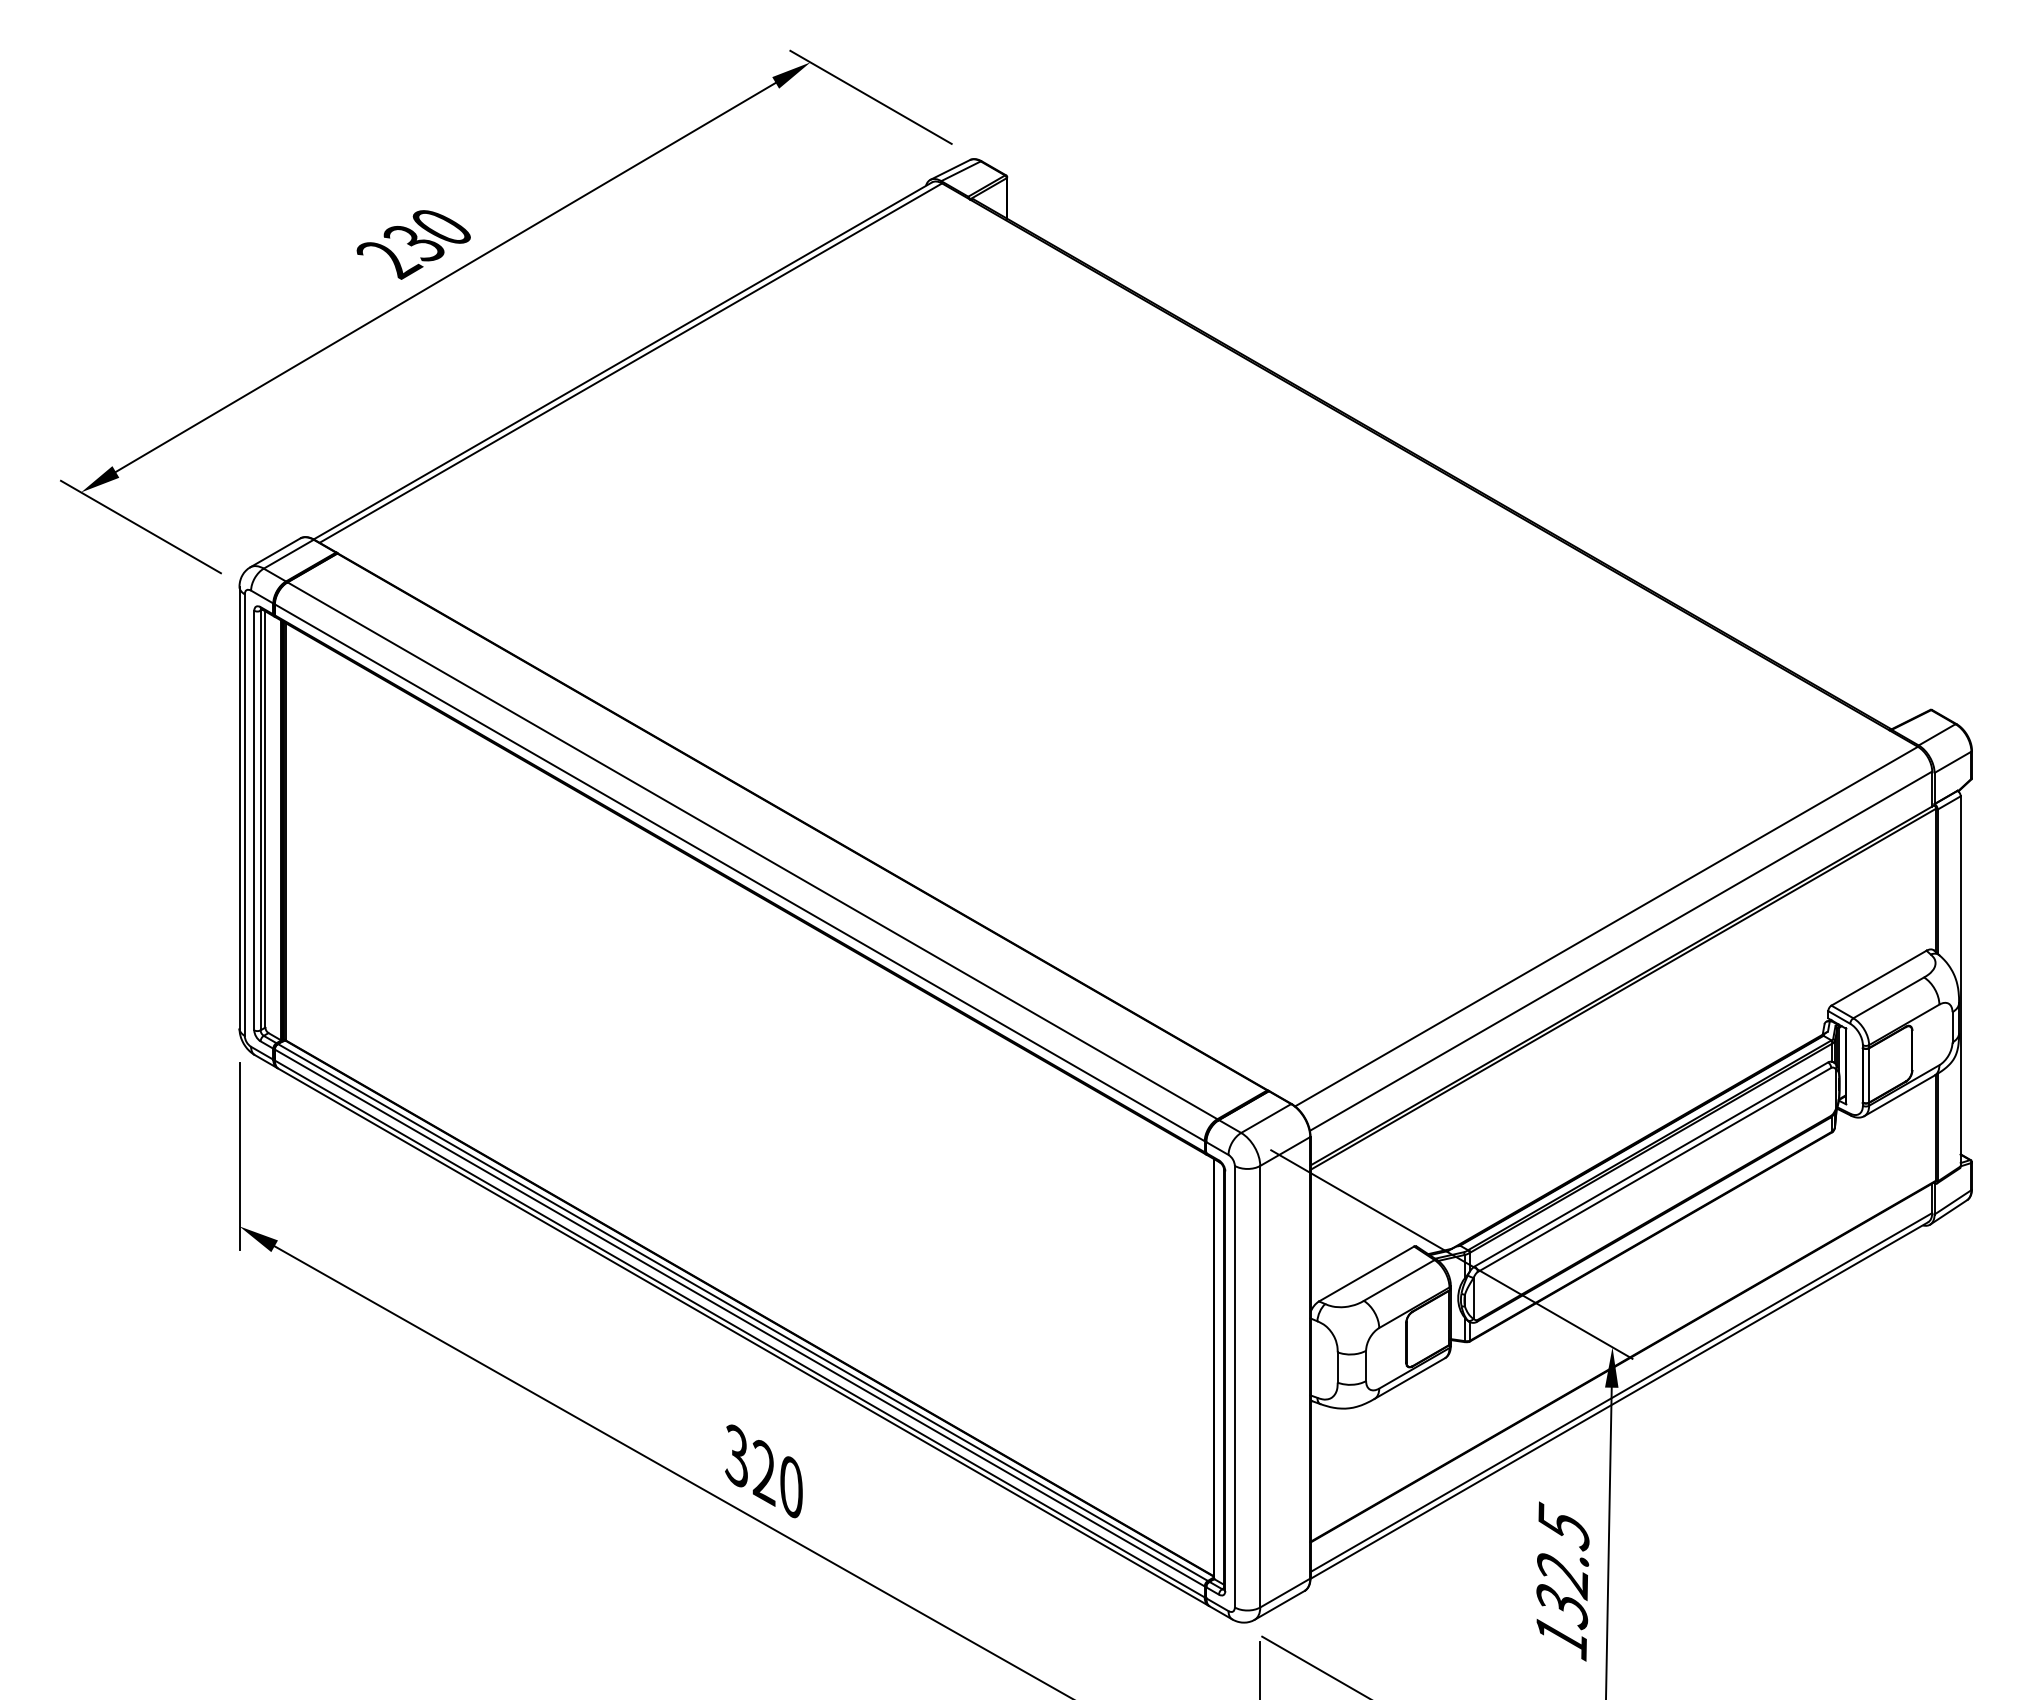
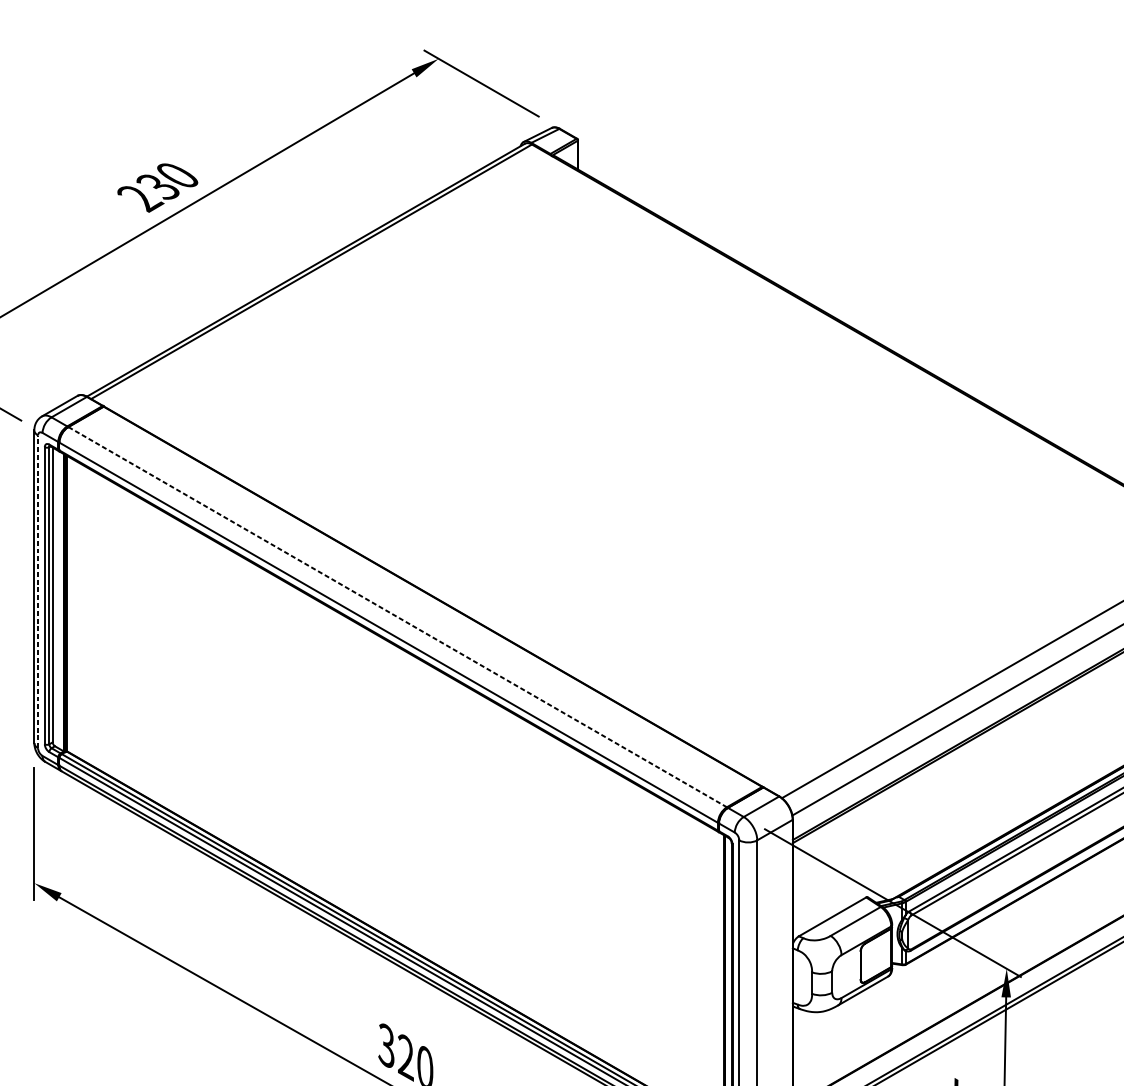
line: (244, 815) -> (37, 592), solid -> dashed
line: (752, 850) -> (397, 616), solid -> dashed

